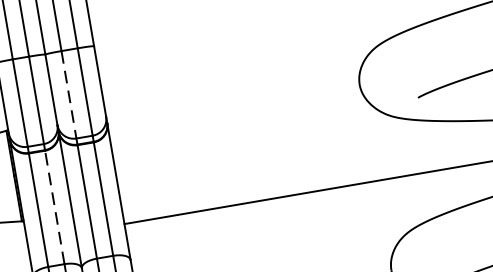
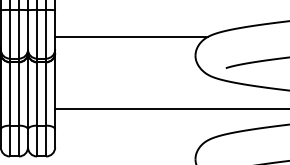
line: (239, 71) -> (131, 37), added
line: (69, 95) -> (37, 34), dashed -> solid
line: (54, 208) -> (18, 94), dashed -> solid

